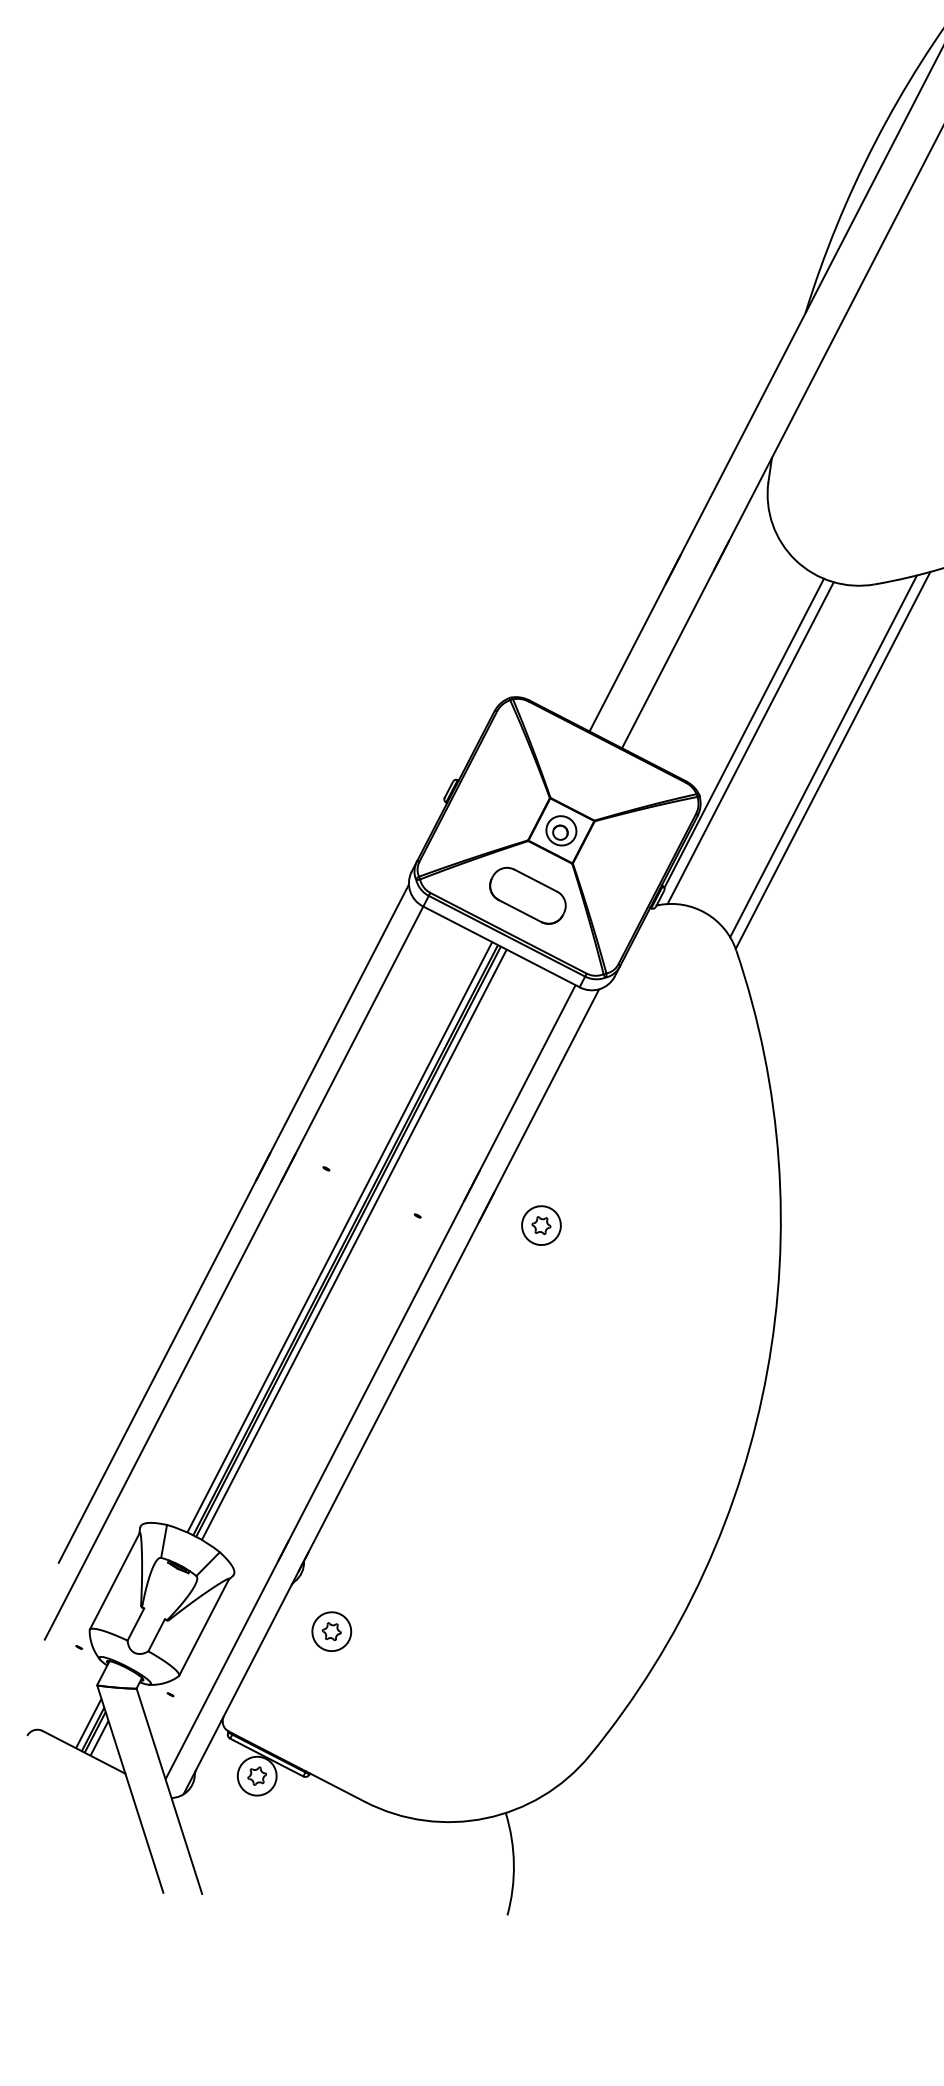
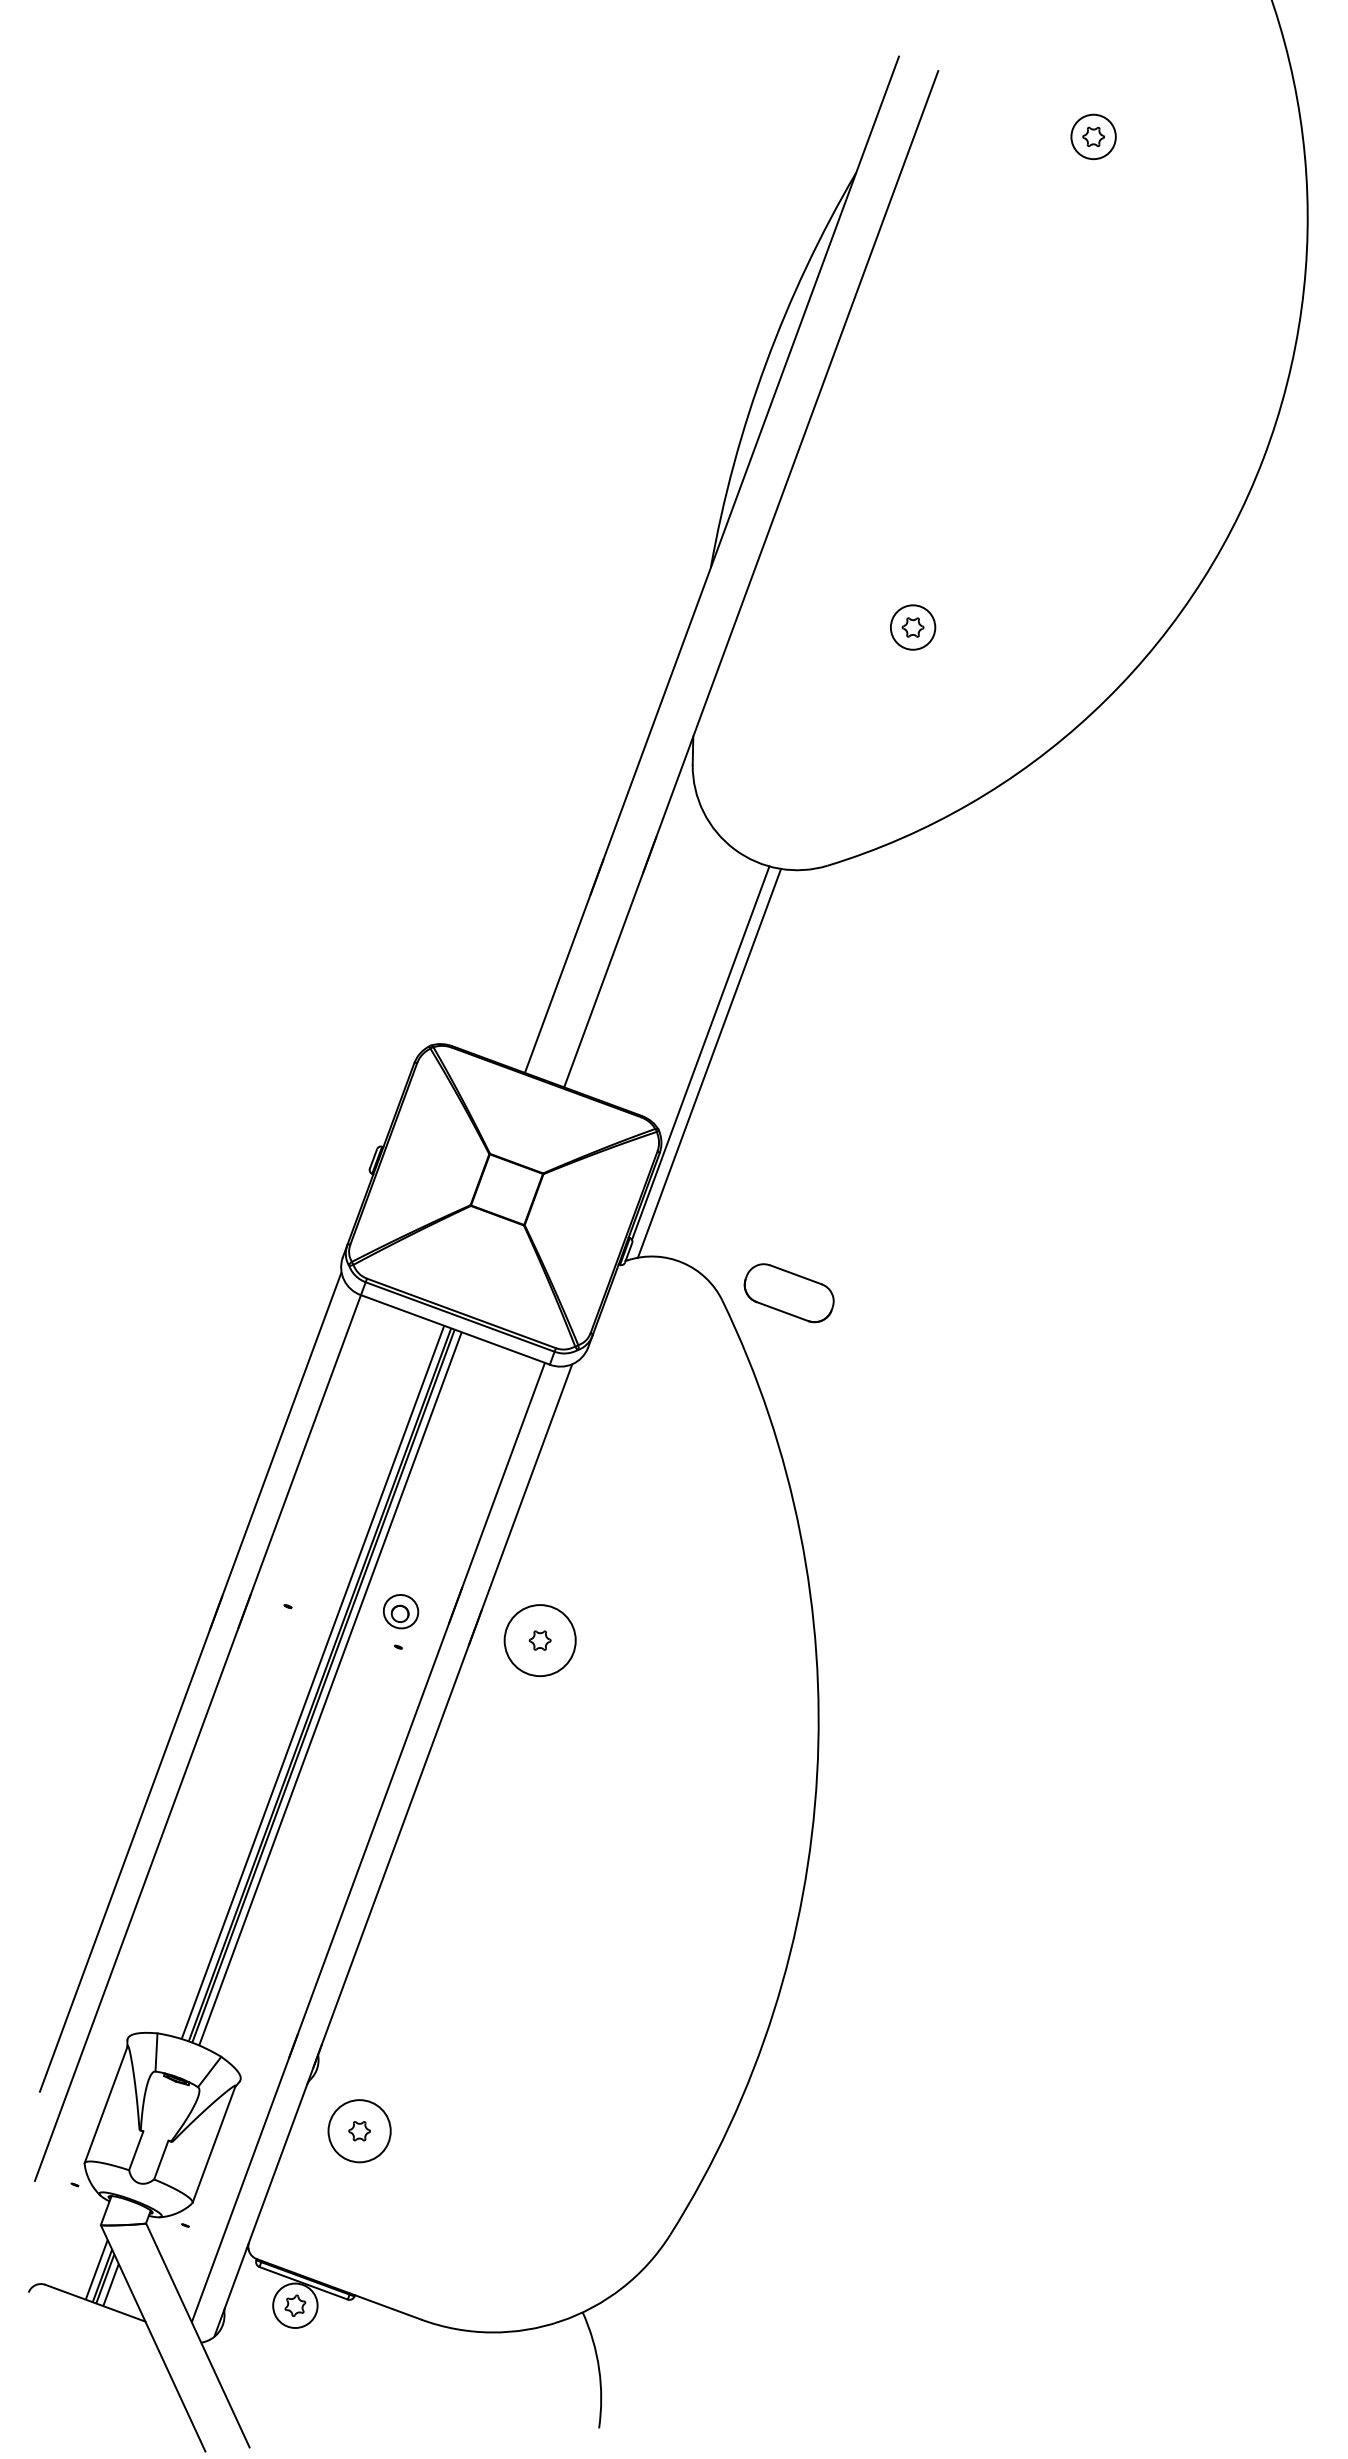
line: (823, 755) -> (793, 1067), removed
line: (833, 760) -> (805, 1071), removed
part: (560, 830) -> (400, 1611), moved
part: (527, 896) -> (788, 1293), moved
circle: (540, 1225) -> (539, 1640), size x1.6
circle: (331, 1631) -> (359, 2131), size x1.4

